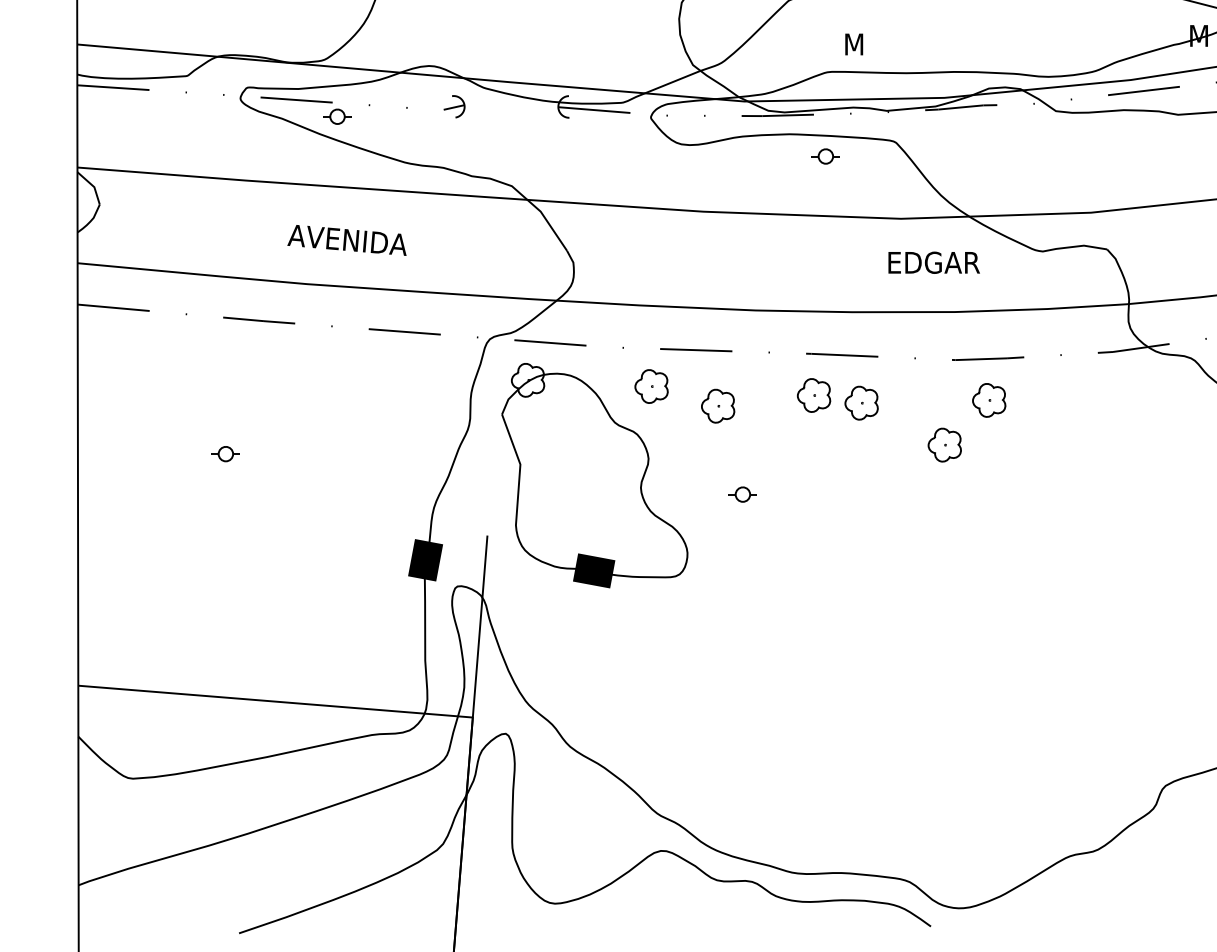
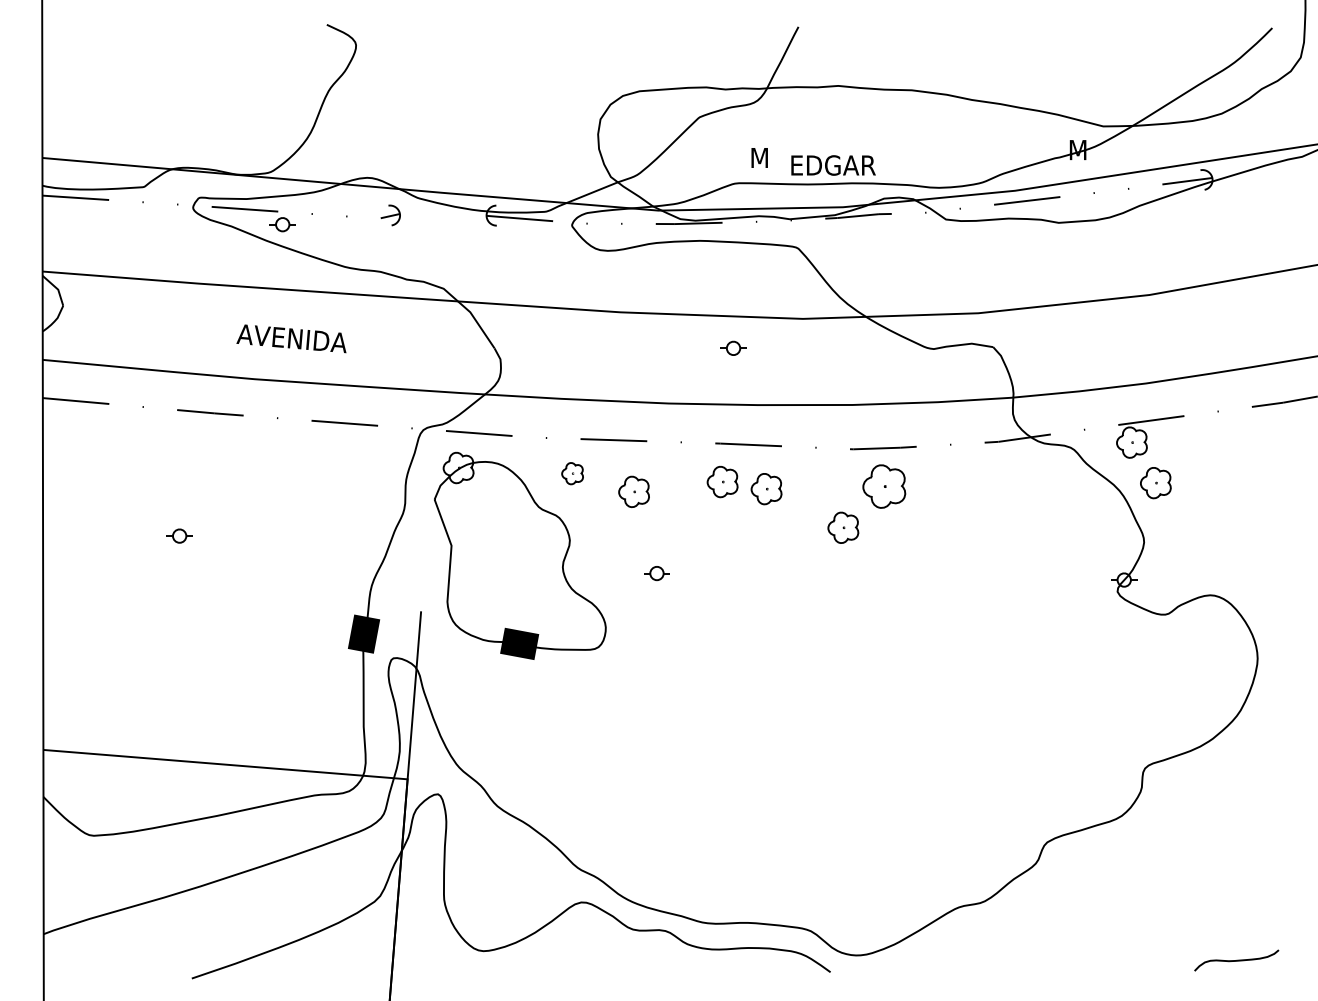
part: (825, 155) -> (733, 347), moved
text: (934, 262) -> (833, 165), moved
part: (651, 386) -> (572, 473), size x0.7
part: (989, 400) -> (884, 486), size x1.4

